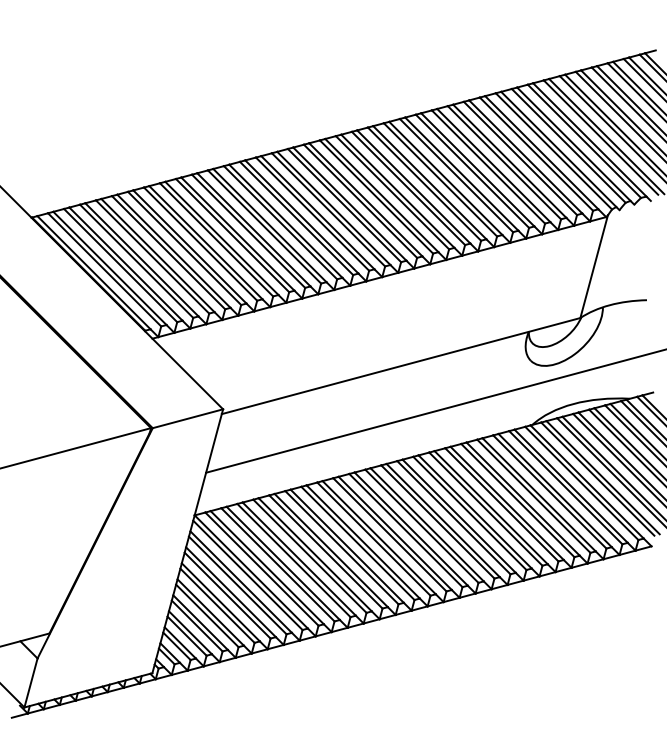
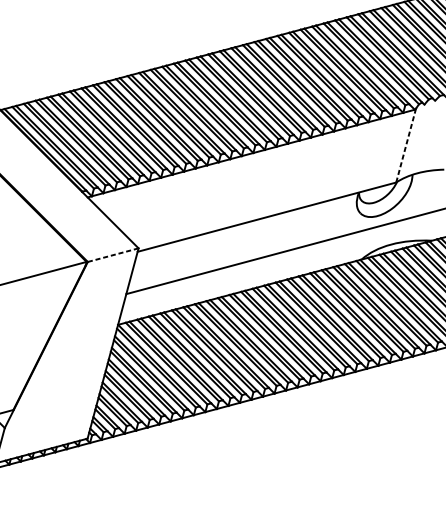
line: (594, 266) -> (406, 145), solid -> dashed
line: (188, 418) -> (113, 254), solid -> dashed

